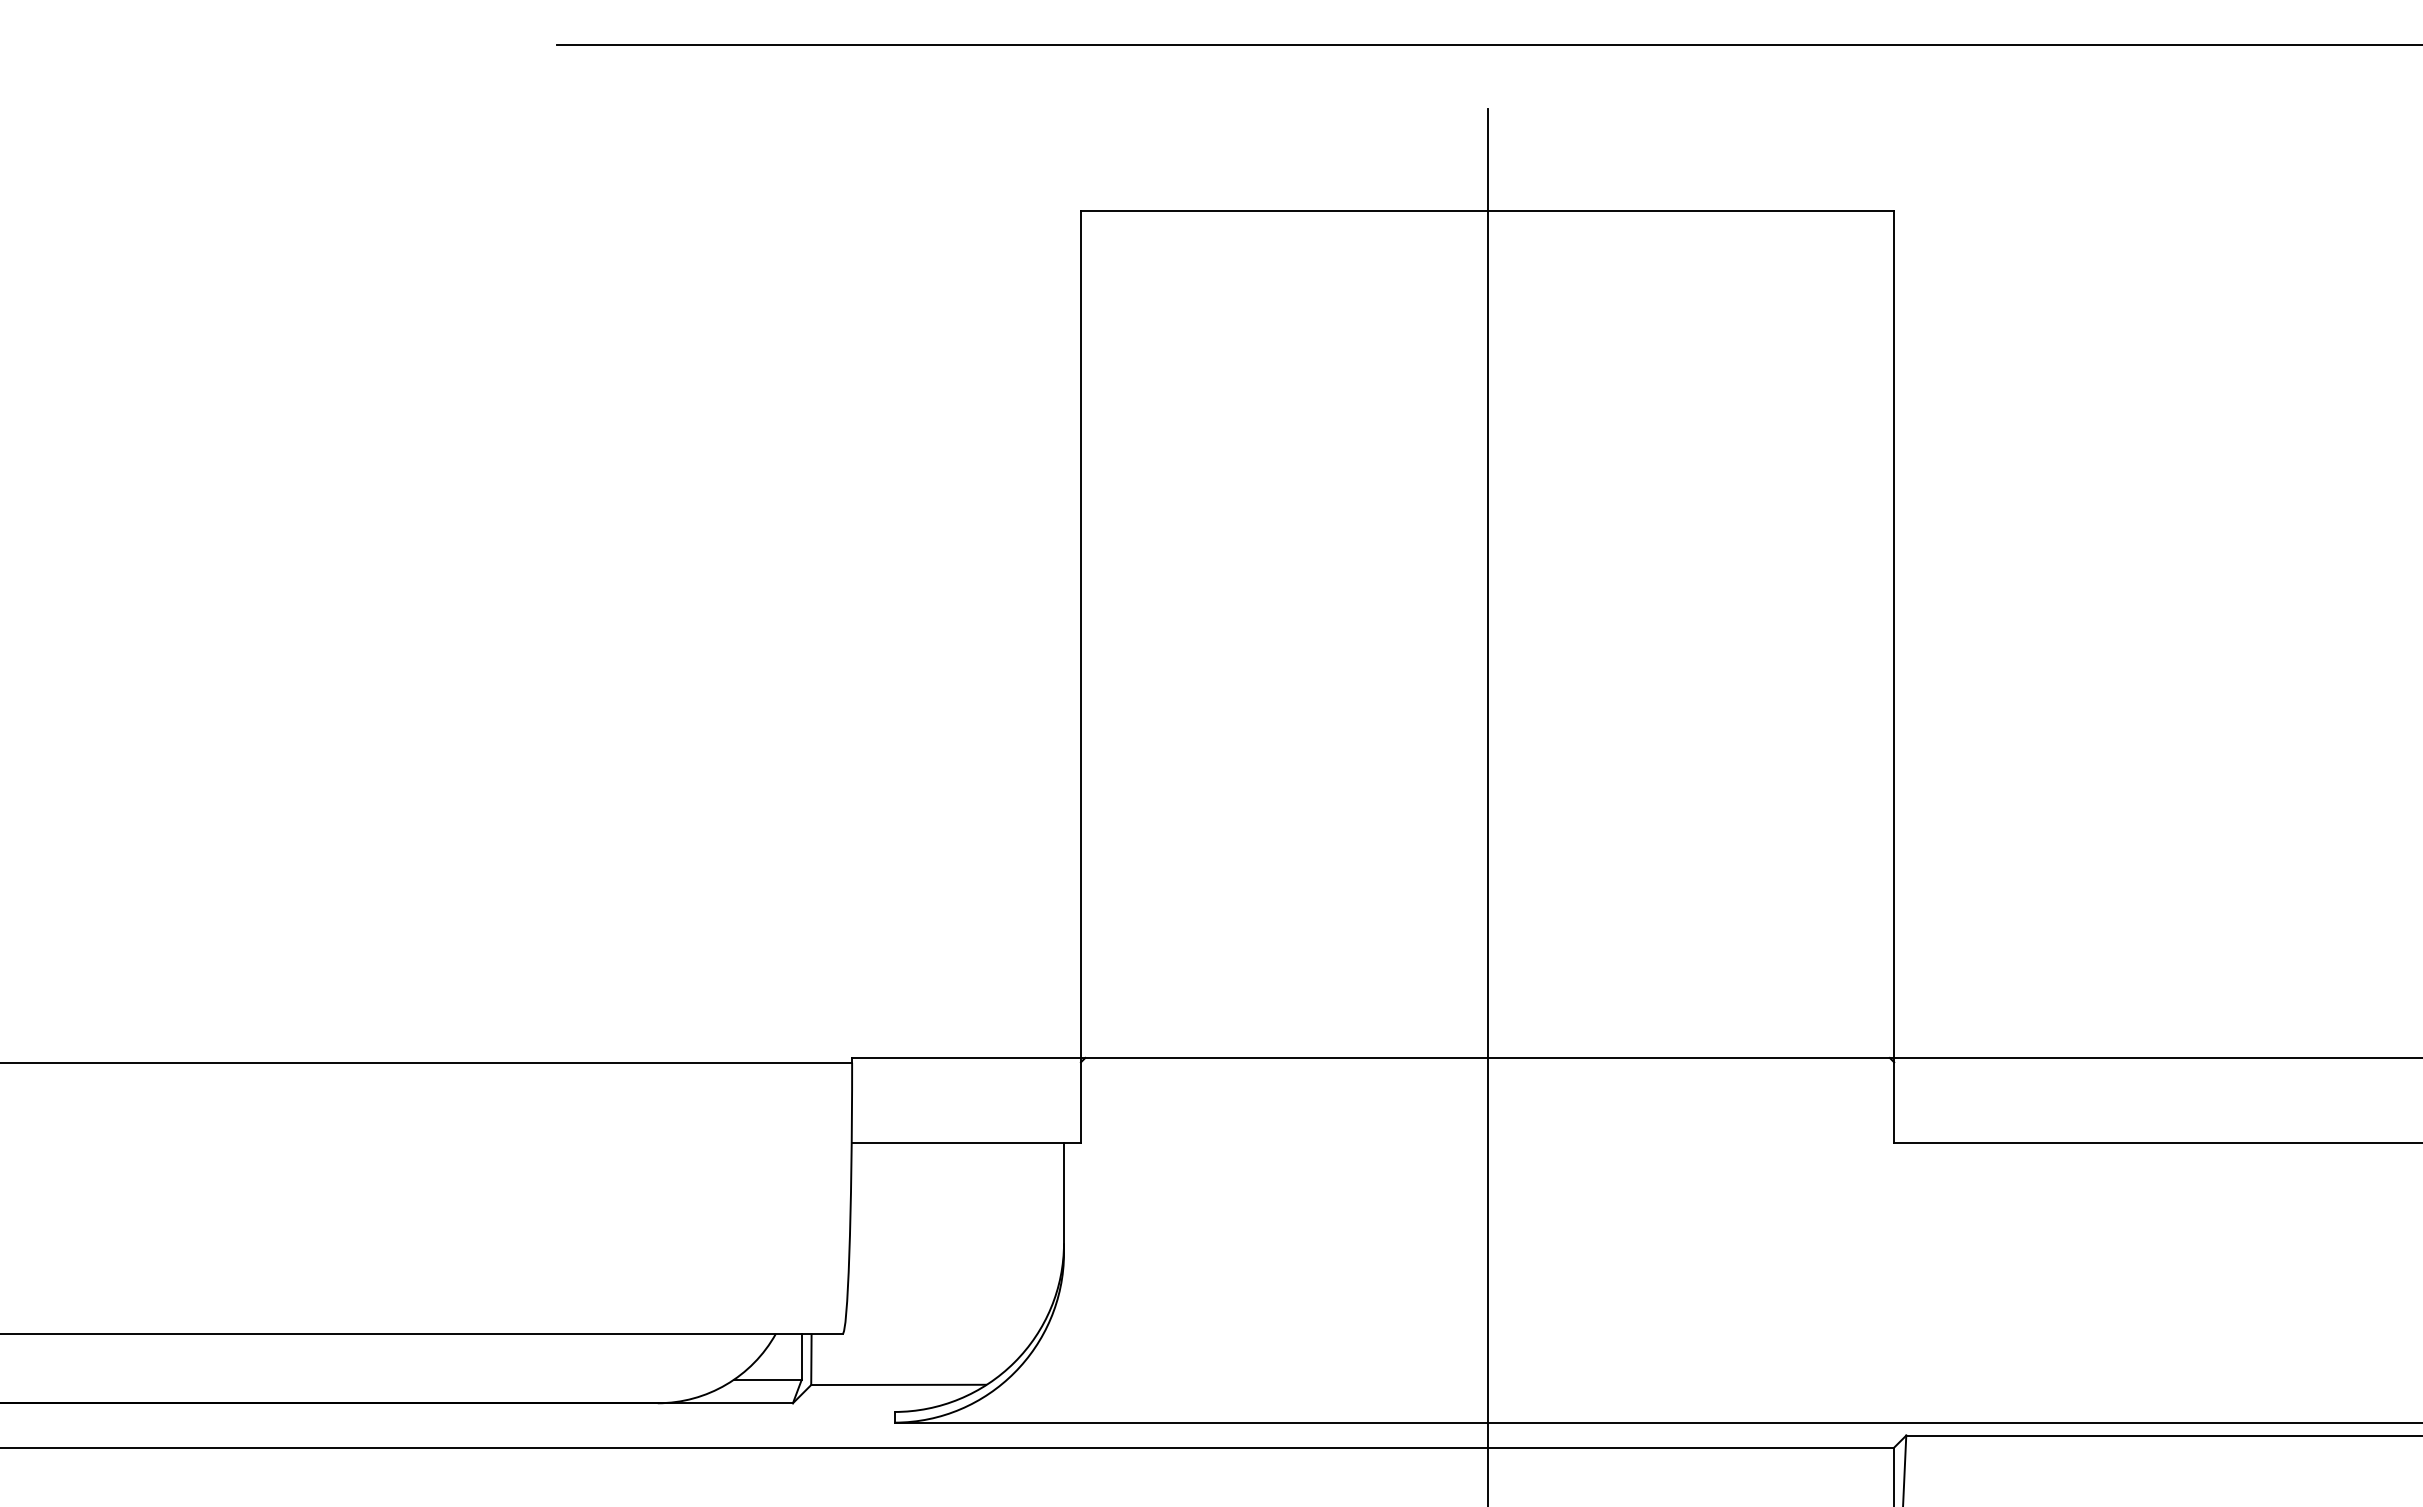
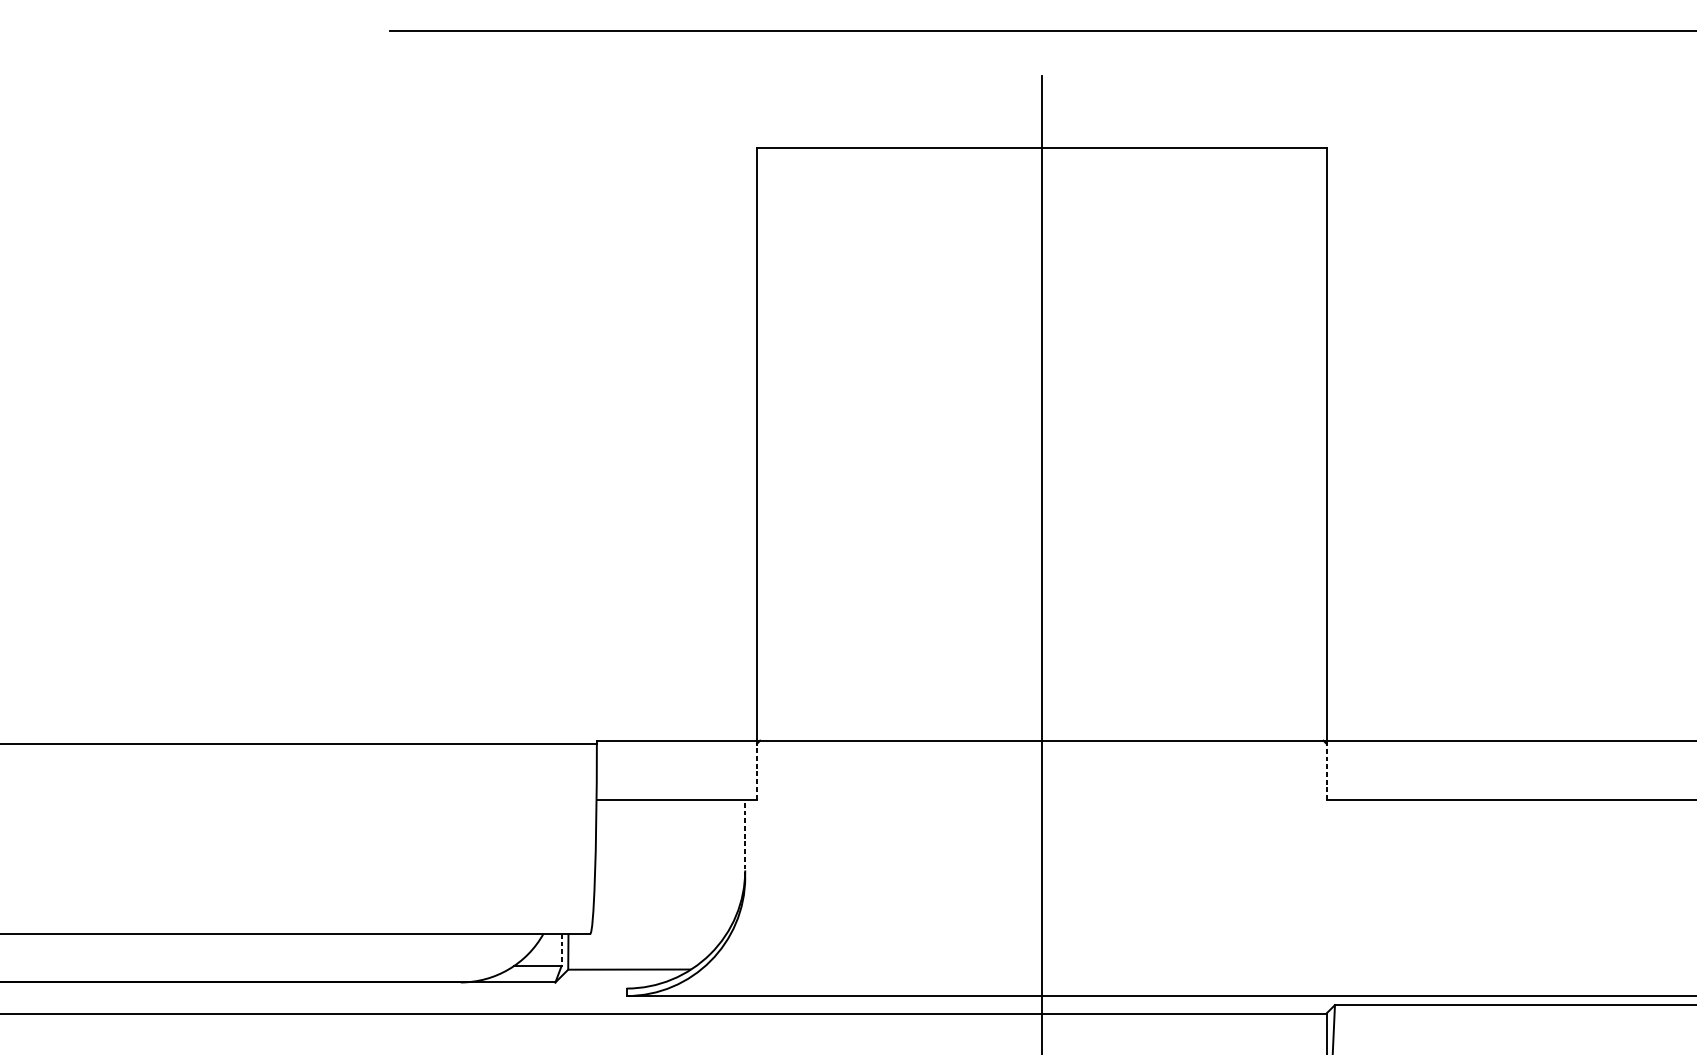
line: (1894, 1099) -> (1326, 769), solid -> dashed
line: (1080, 1100) -> (756, 770), solid -> dashed
line: (1064, 1197) -> (745, 838), solid -> dashed
line: (801, 1356) -> (561, 949), solid -> dashed

